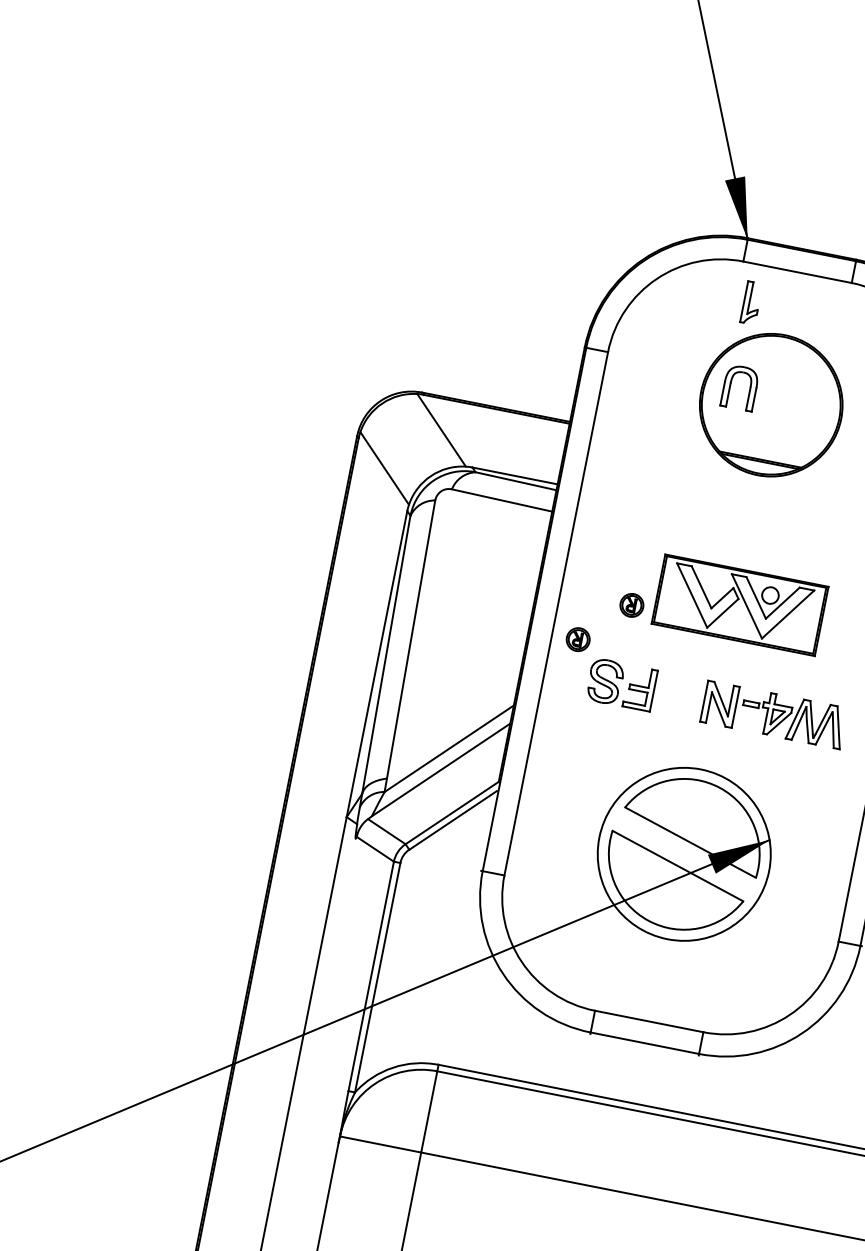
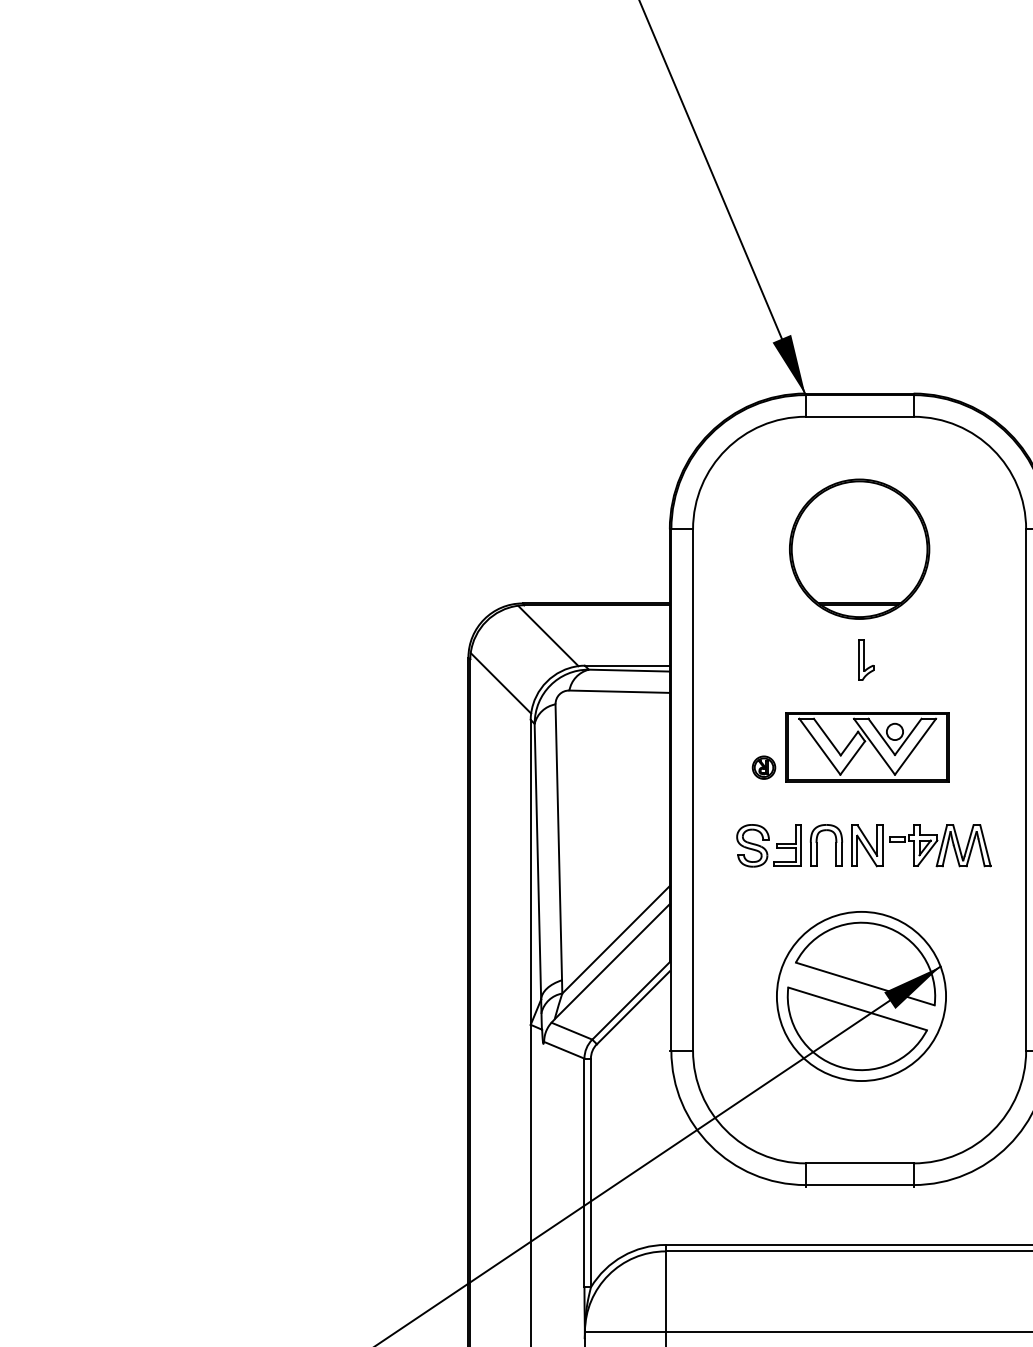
part: (751, 302) -> (866, 659), moved
part: (731, 386) -> (817, 845), moved
part: (577, 639) -> (718, 810), removed

